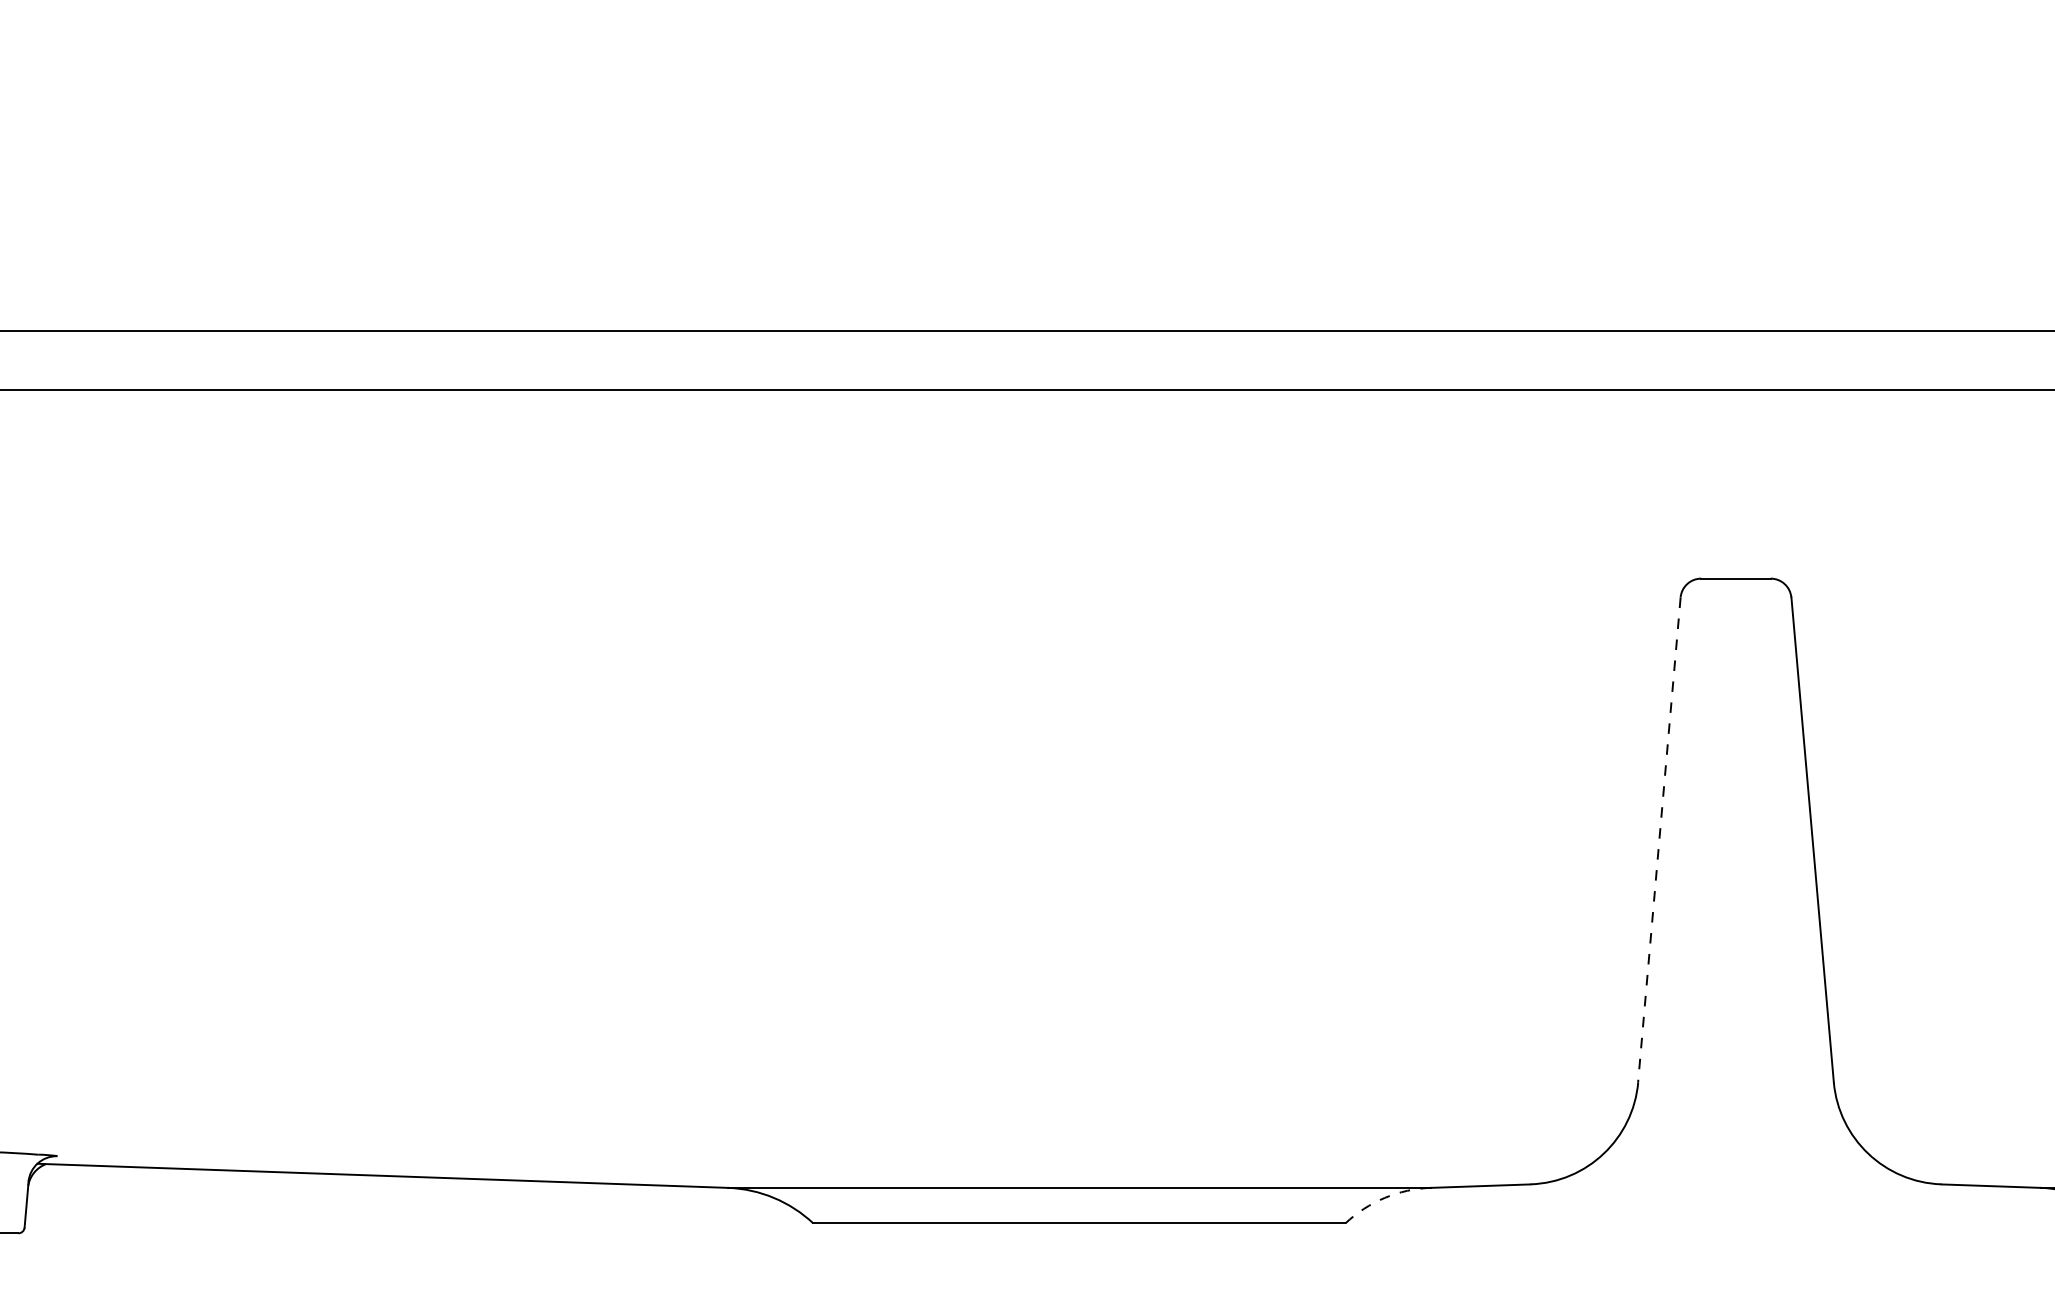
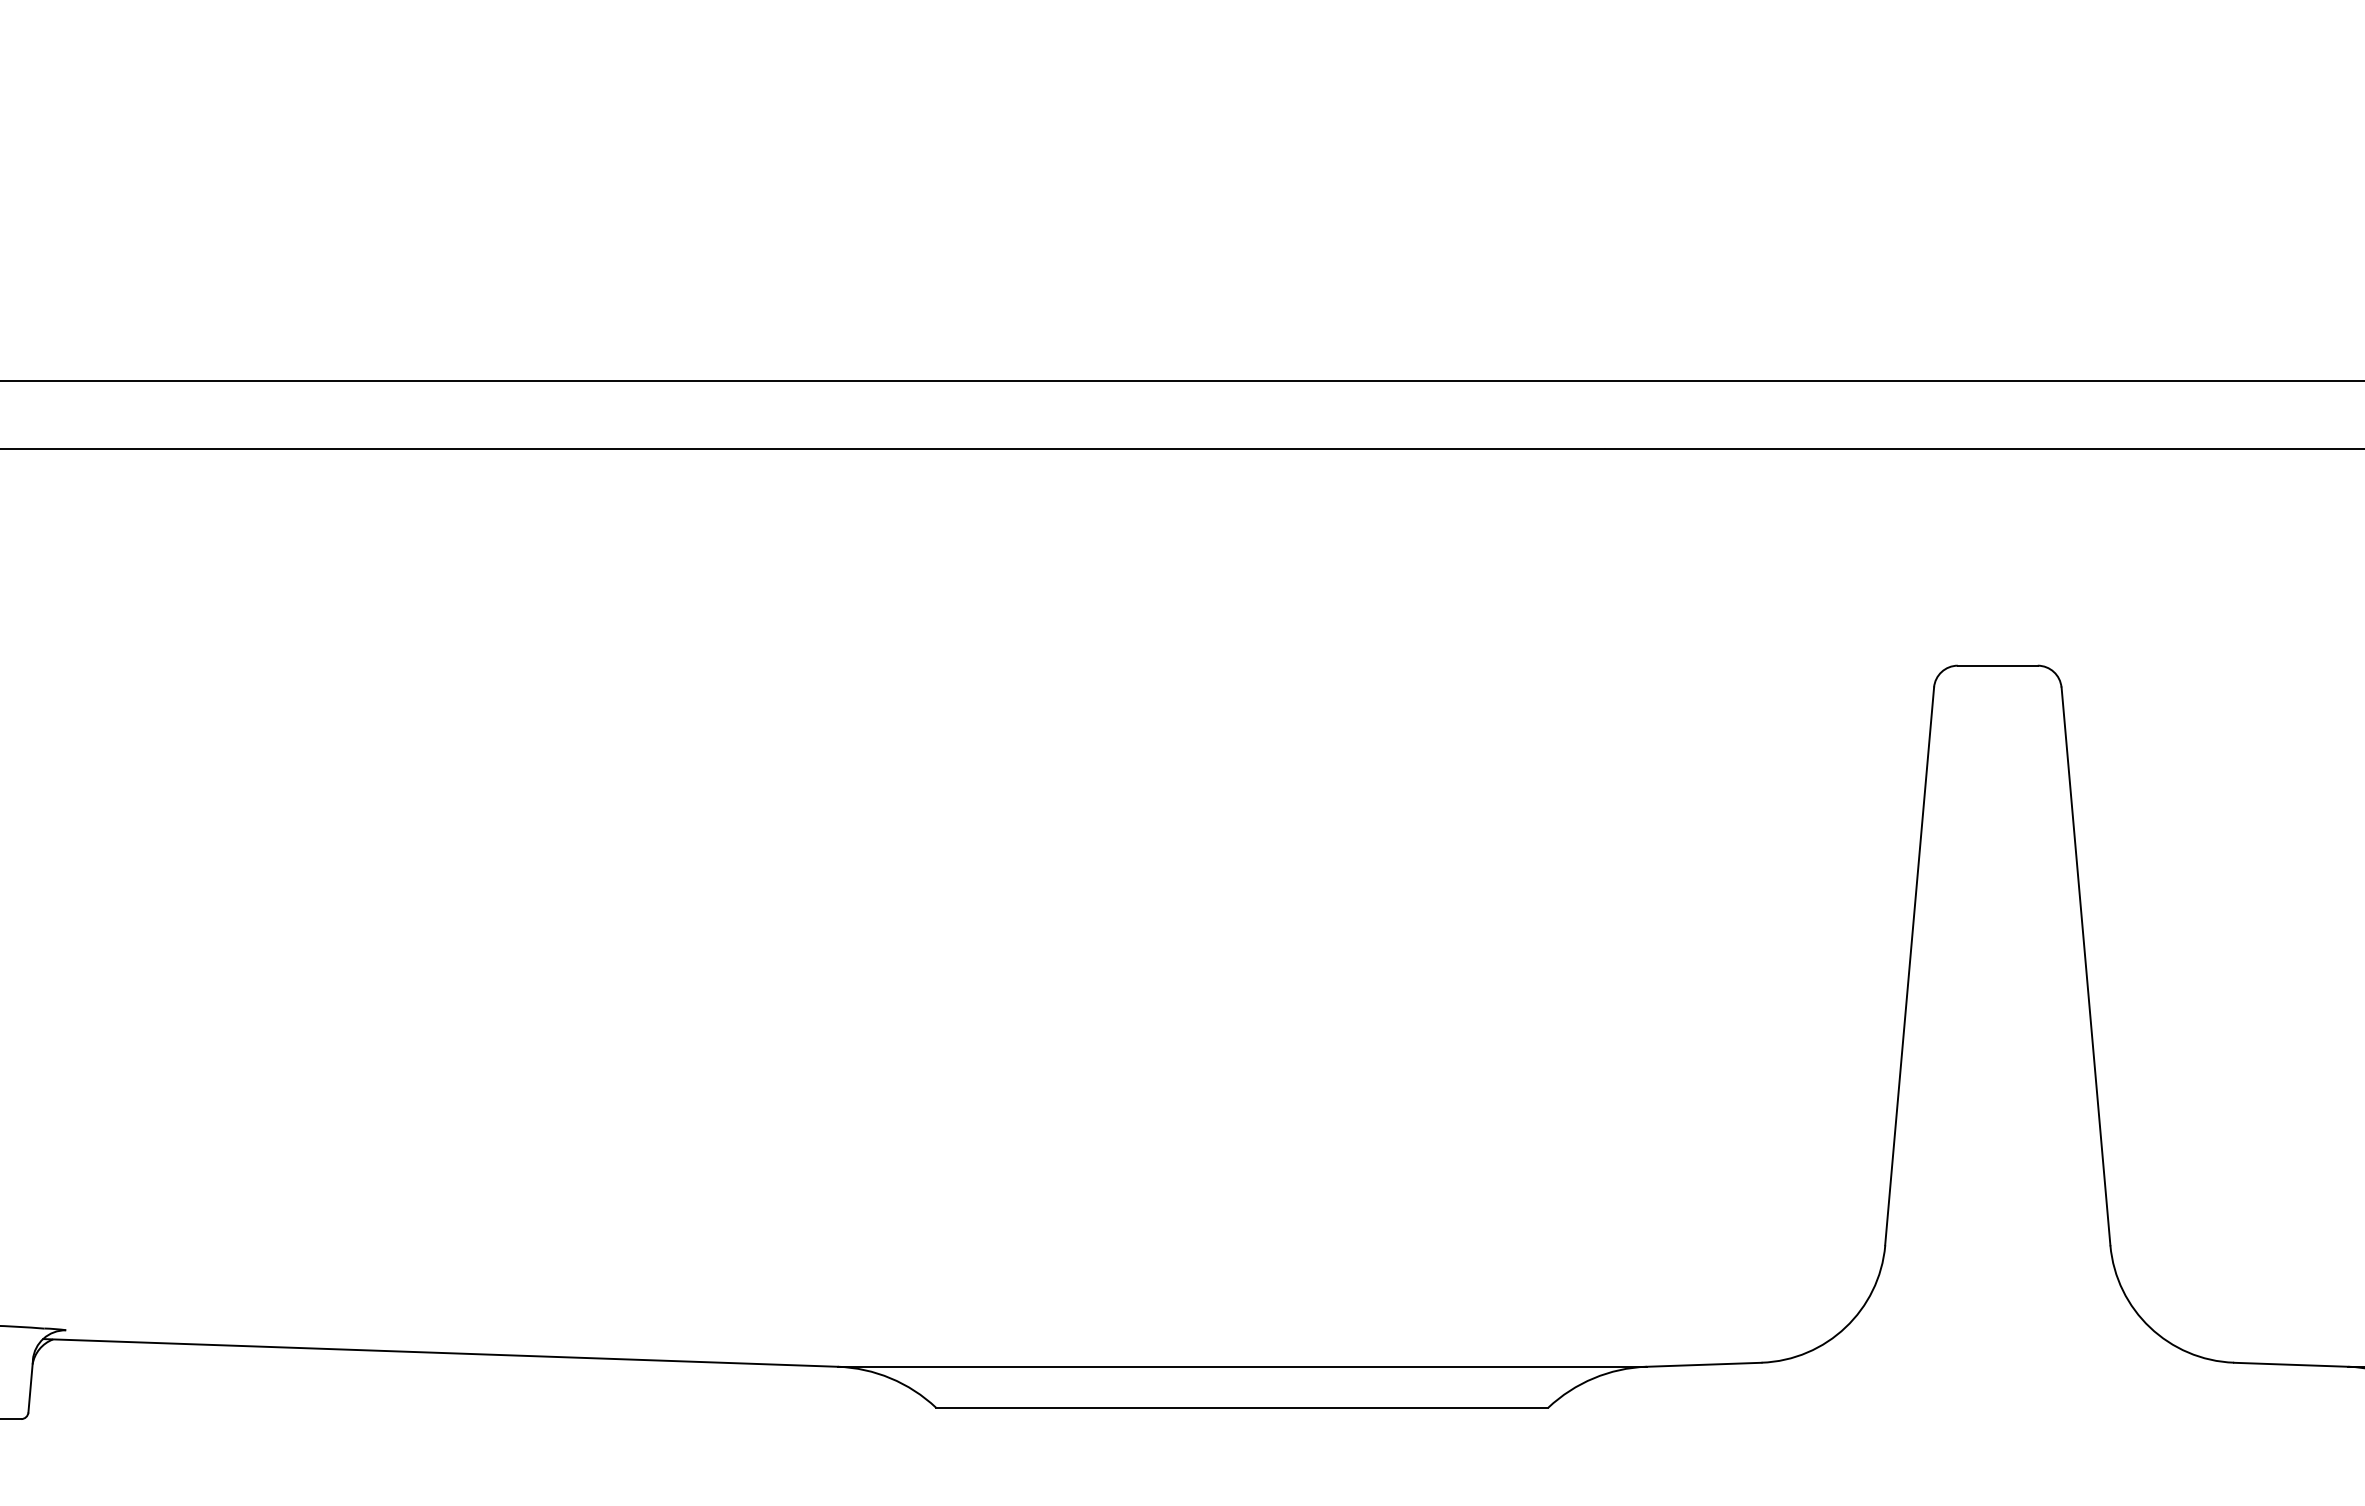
line: (1659, 840) -> (1909, 966), dashed -> solid
arc: (1384, 1198) -> (1593, 1378), dashed -> solid

